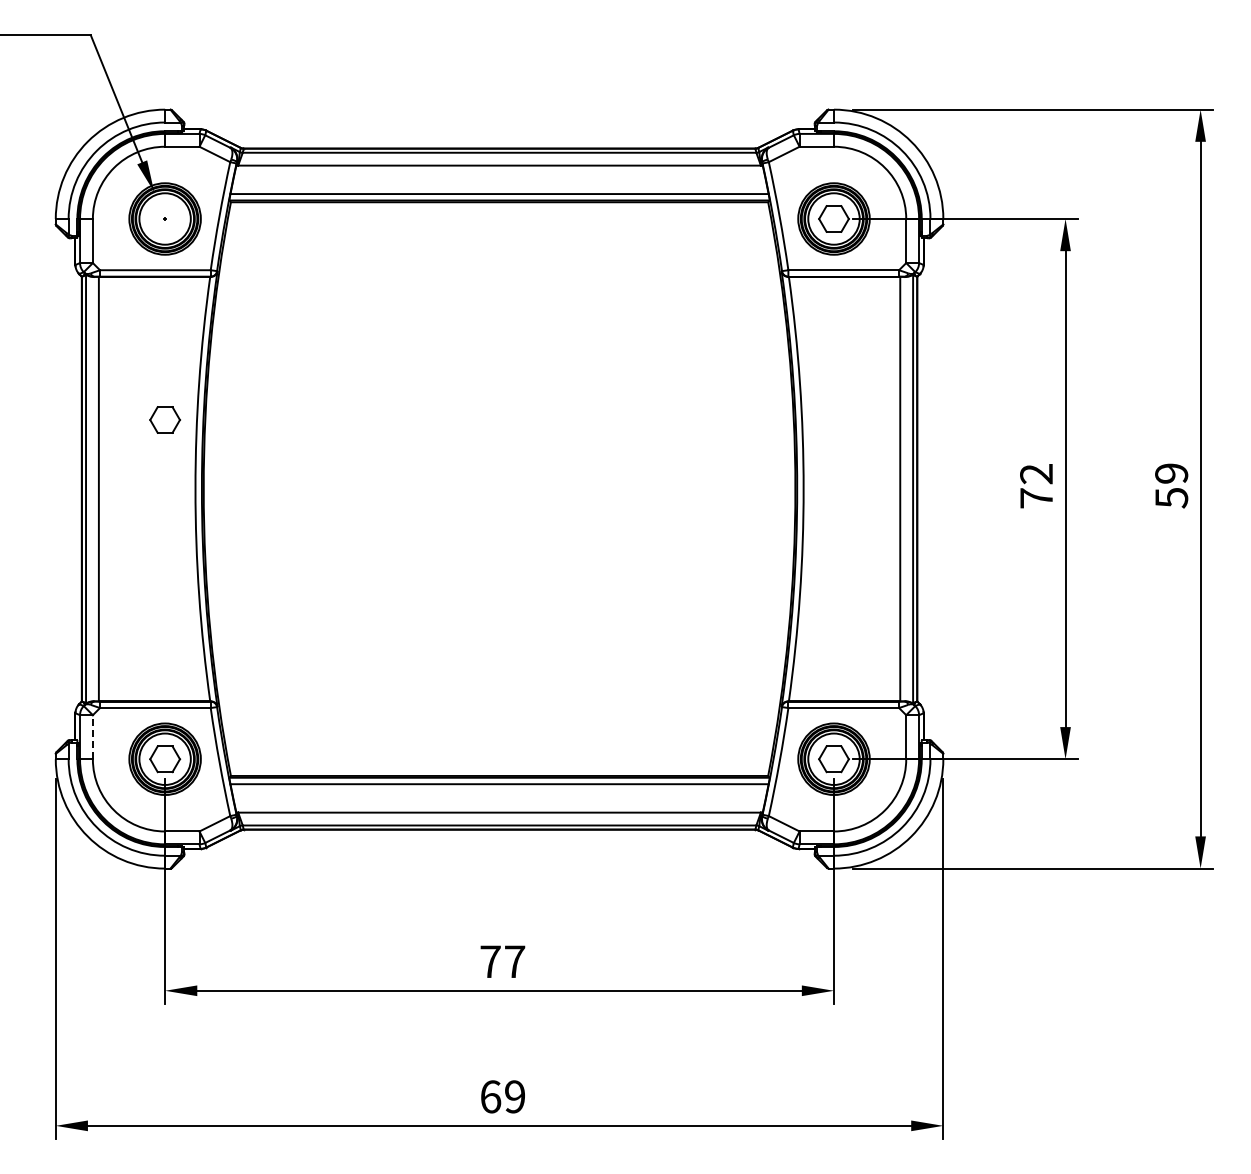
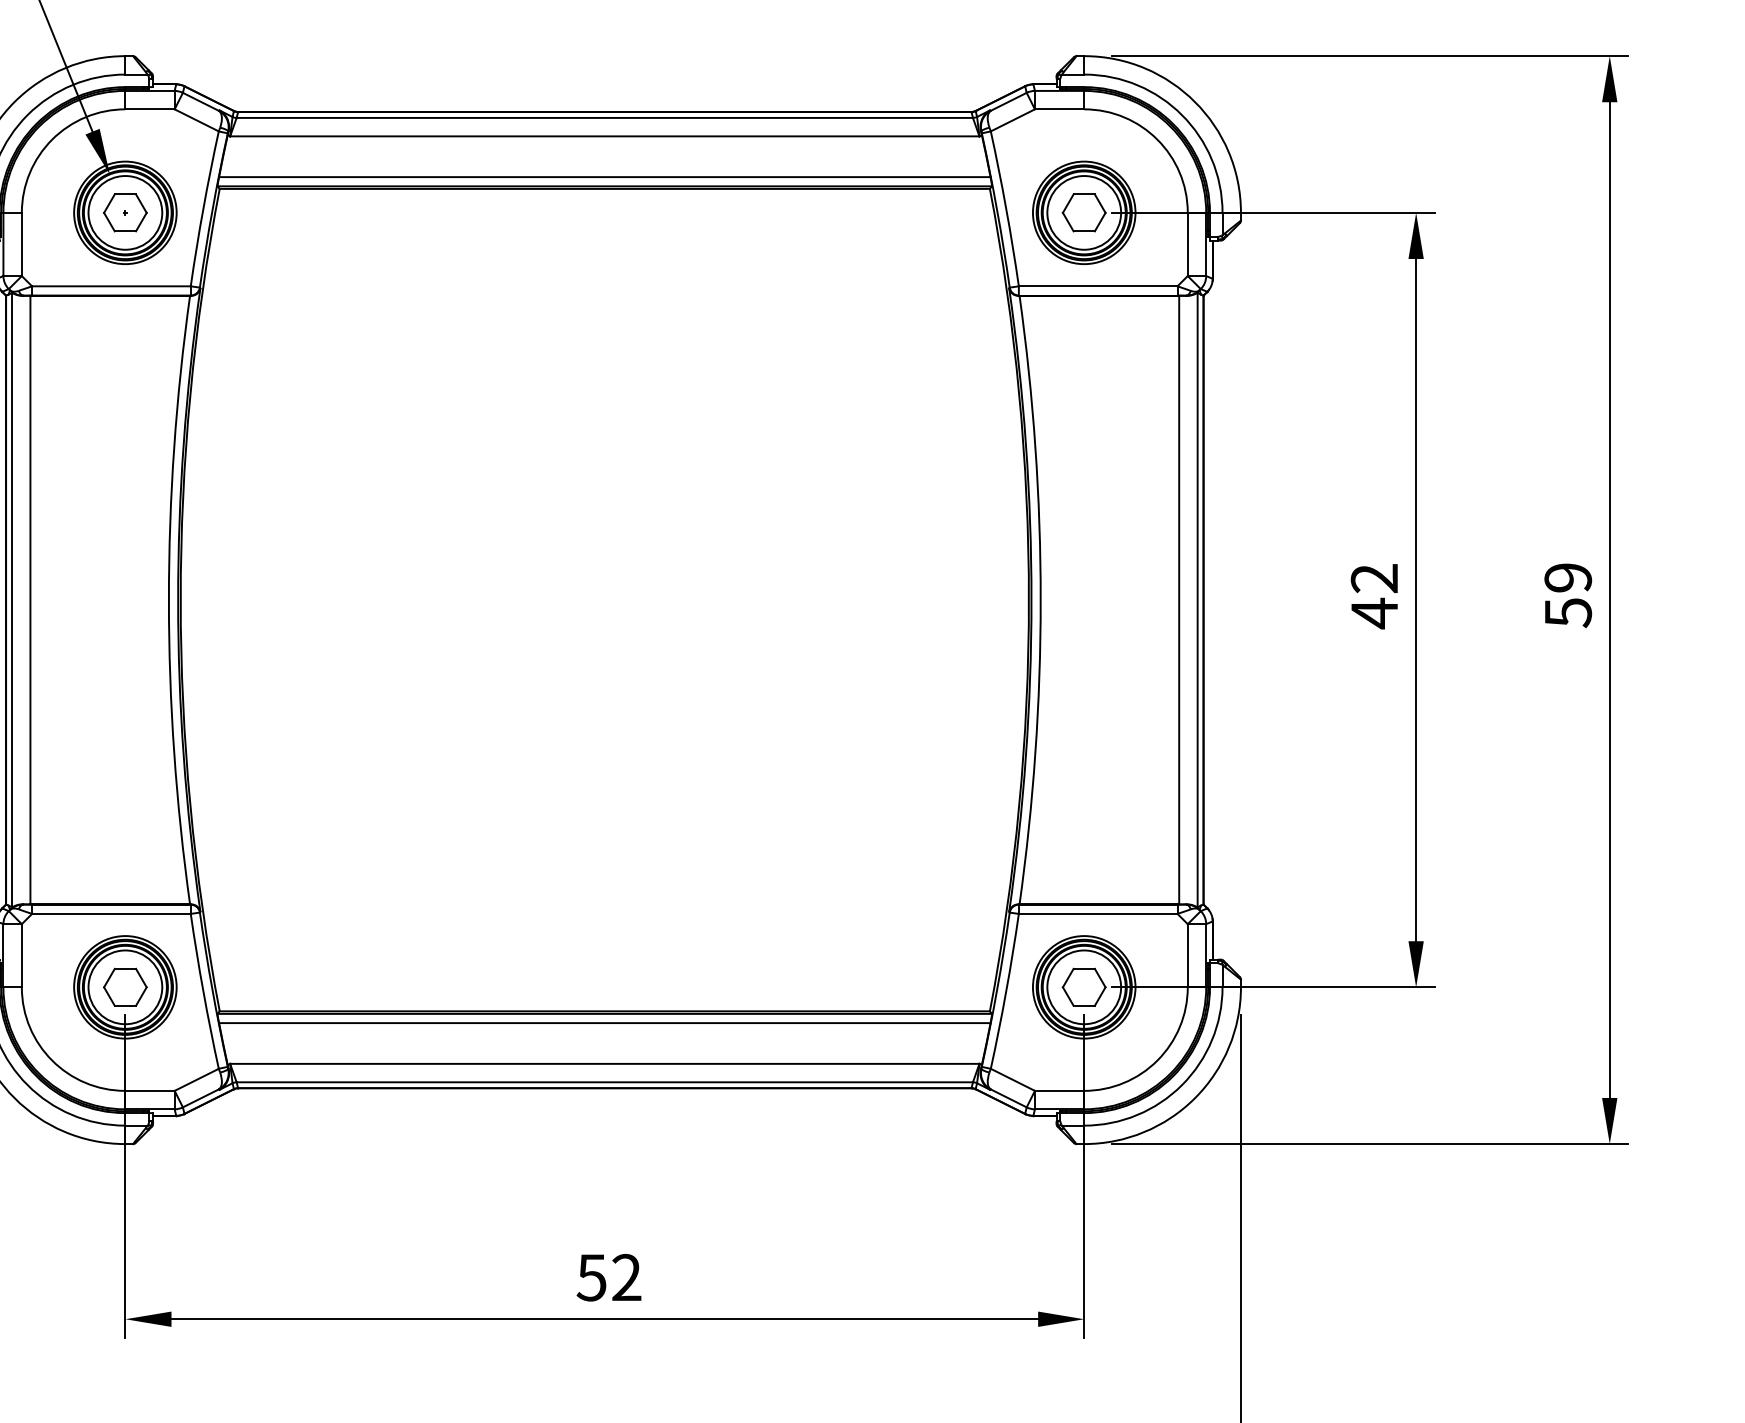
part: (164, 419) -> (124, 212), moved
text: (1036, 498) -> (1374, 613), 72 -> 42
line: (92, 736) -> (21, 954), dashed -> solid
text: (502, 961) -> (609, 1277), 77 -> 52

